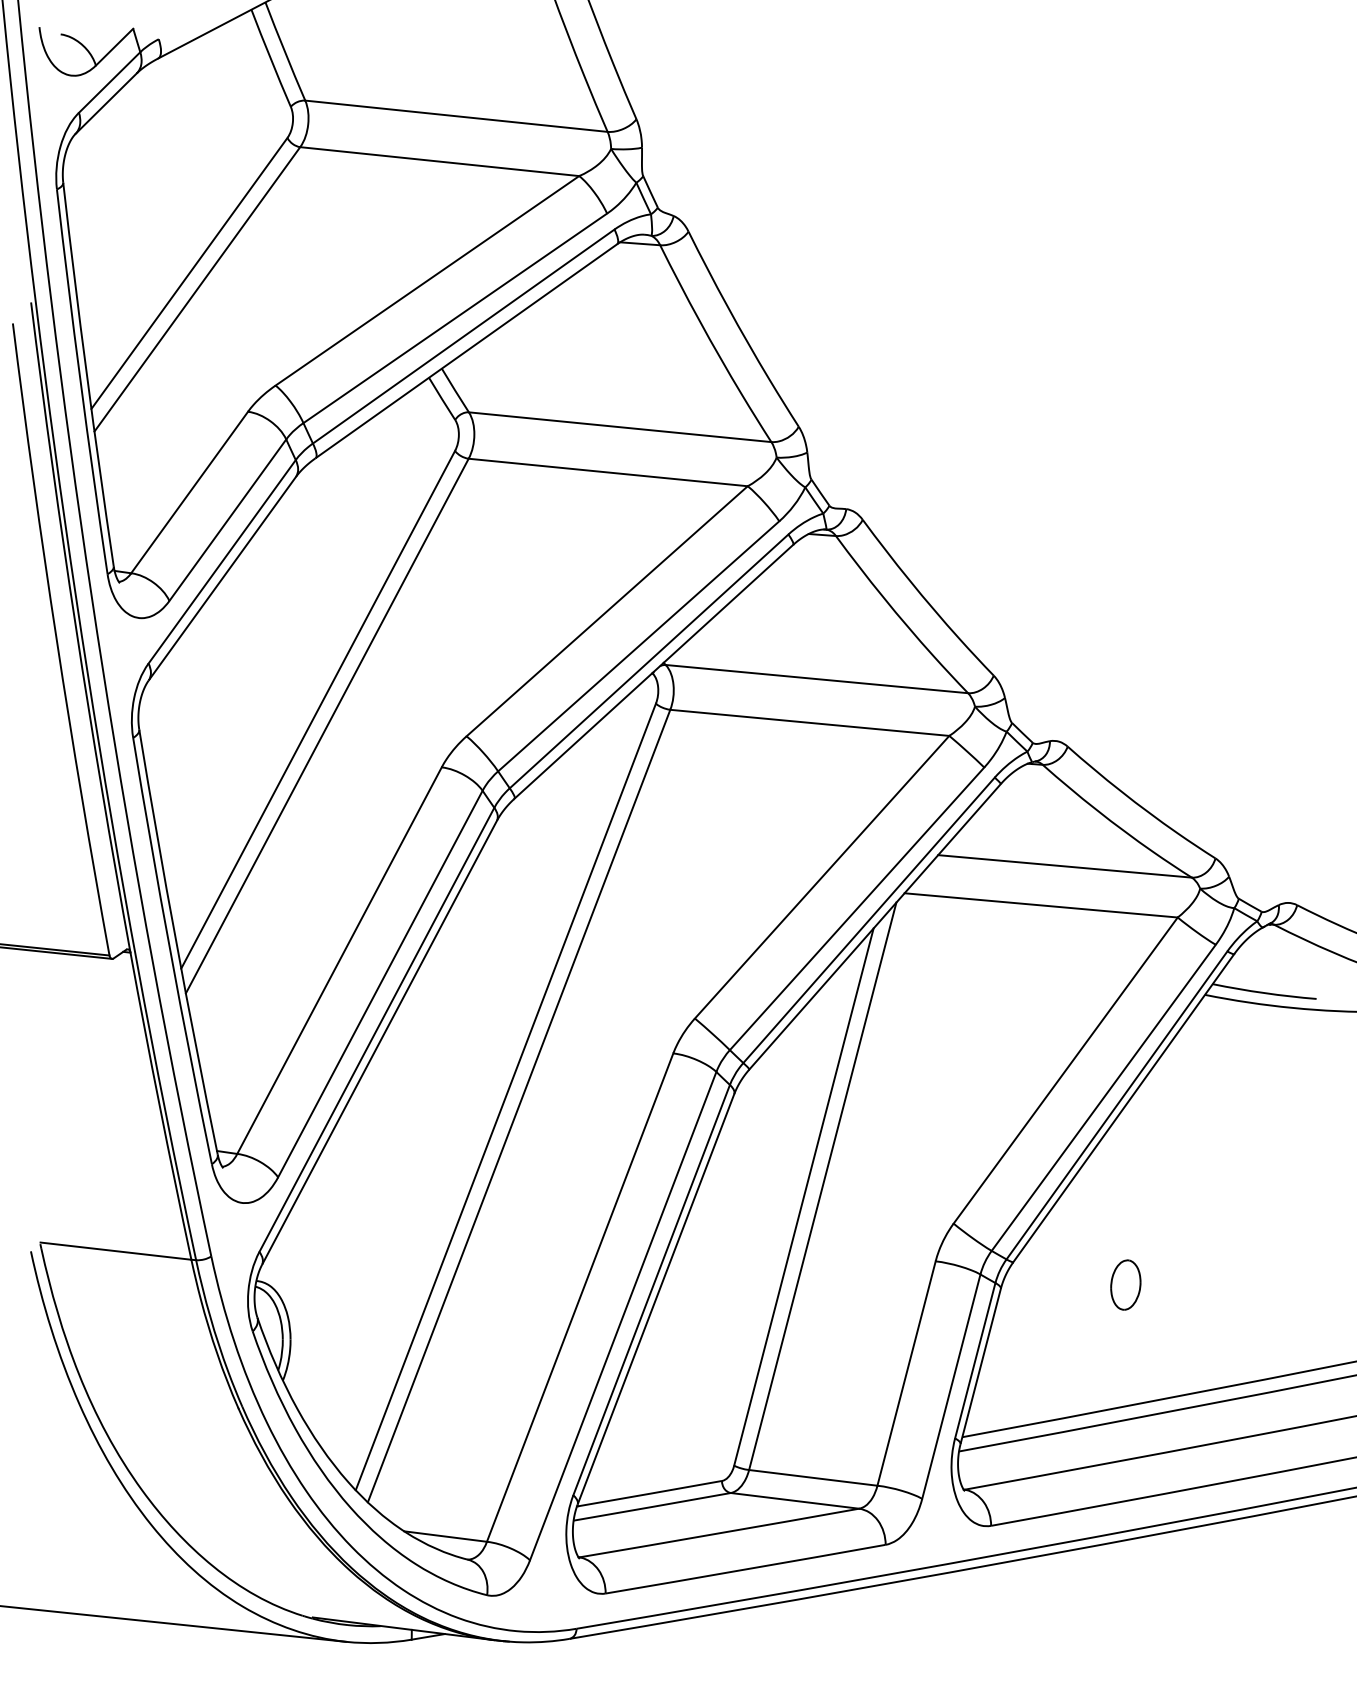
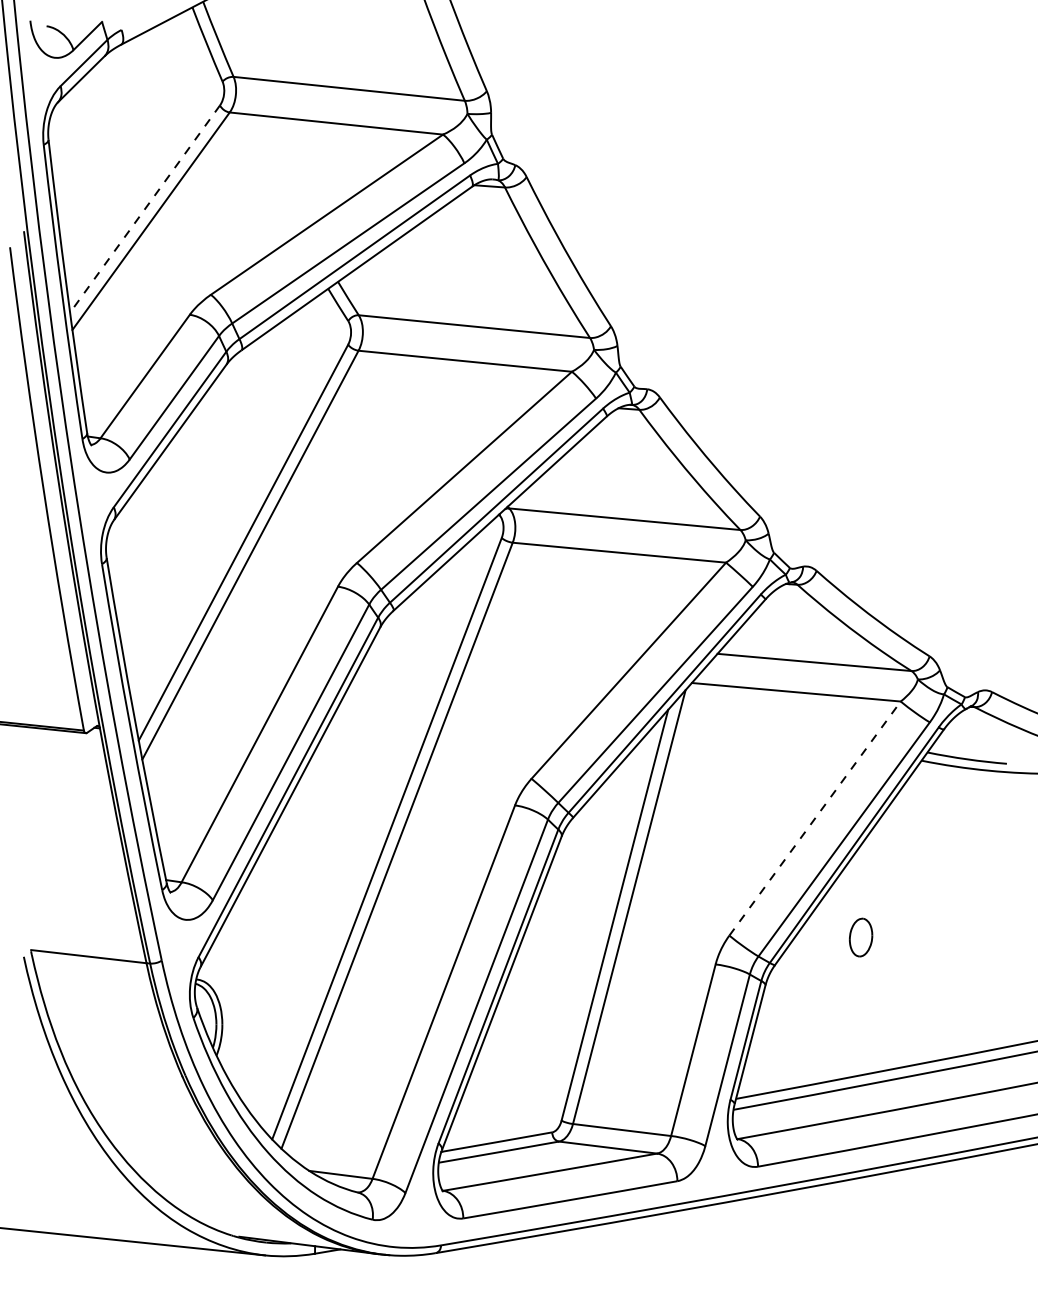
line: (190, 274) -> (145, 209), solid -> dashed
line: (1066, 1070) -> (815, 818), solid -> dashed
part: (1126, 1284) -> (861, 937), moved

